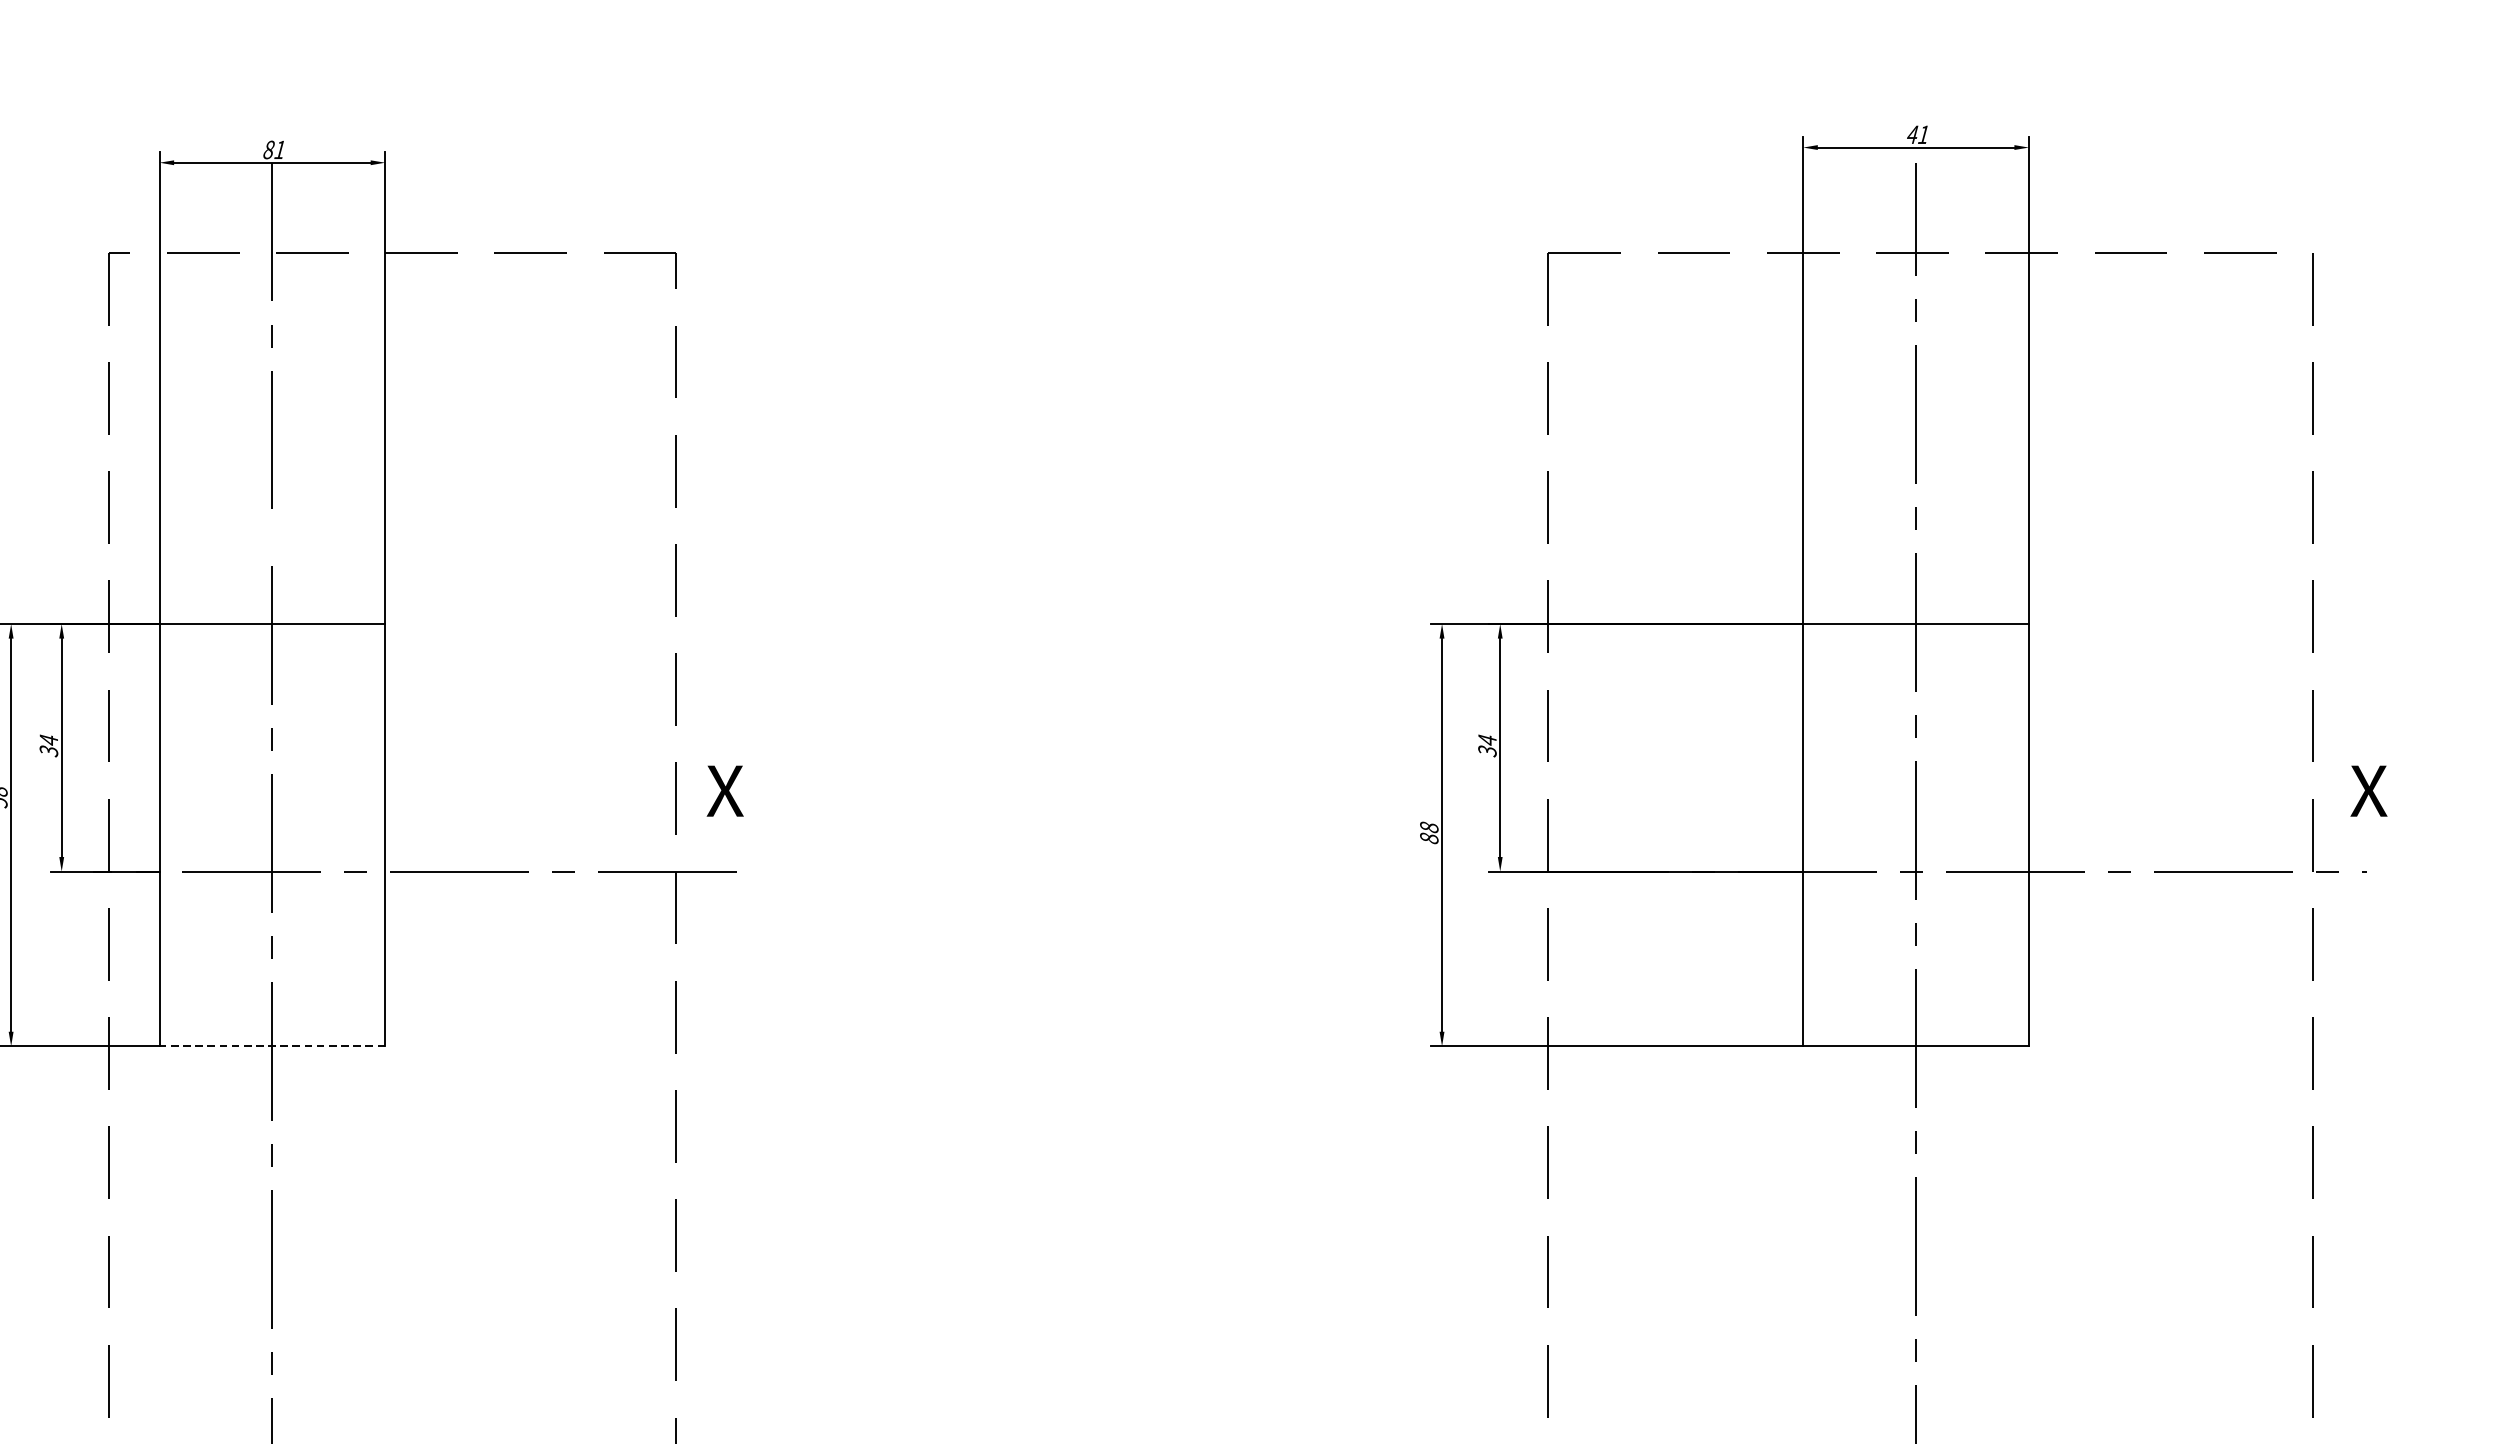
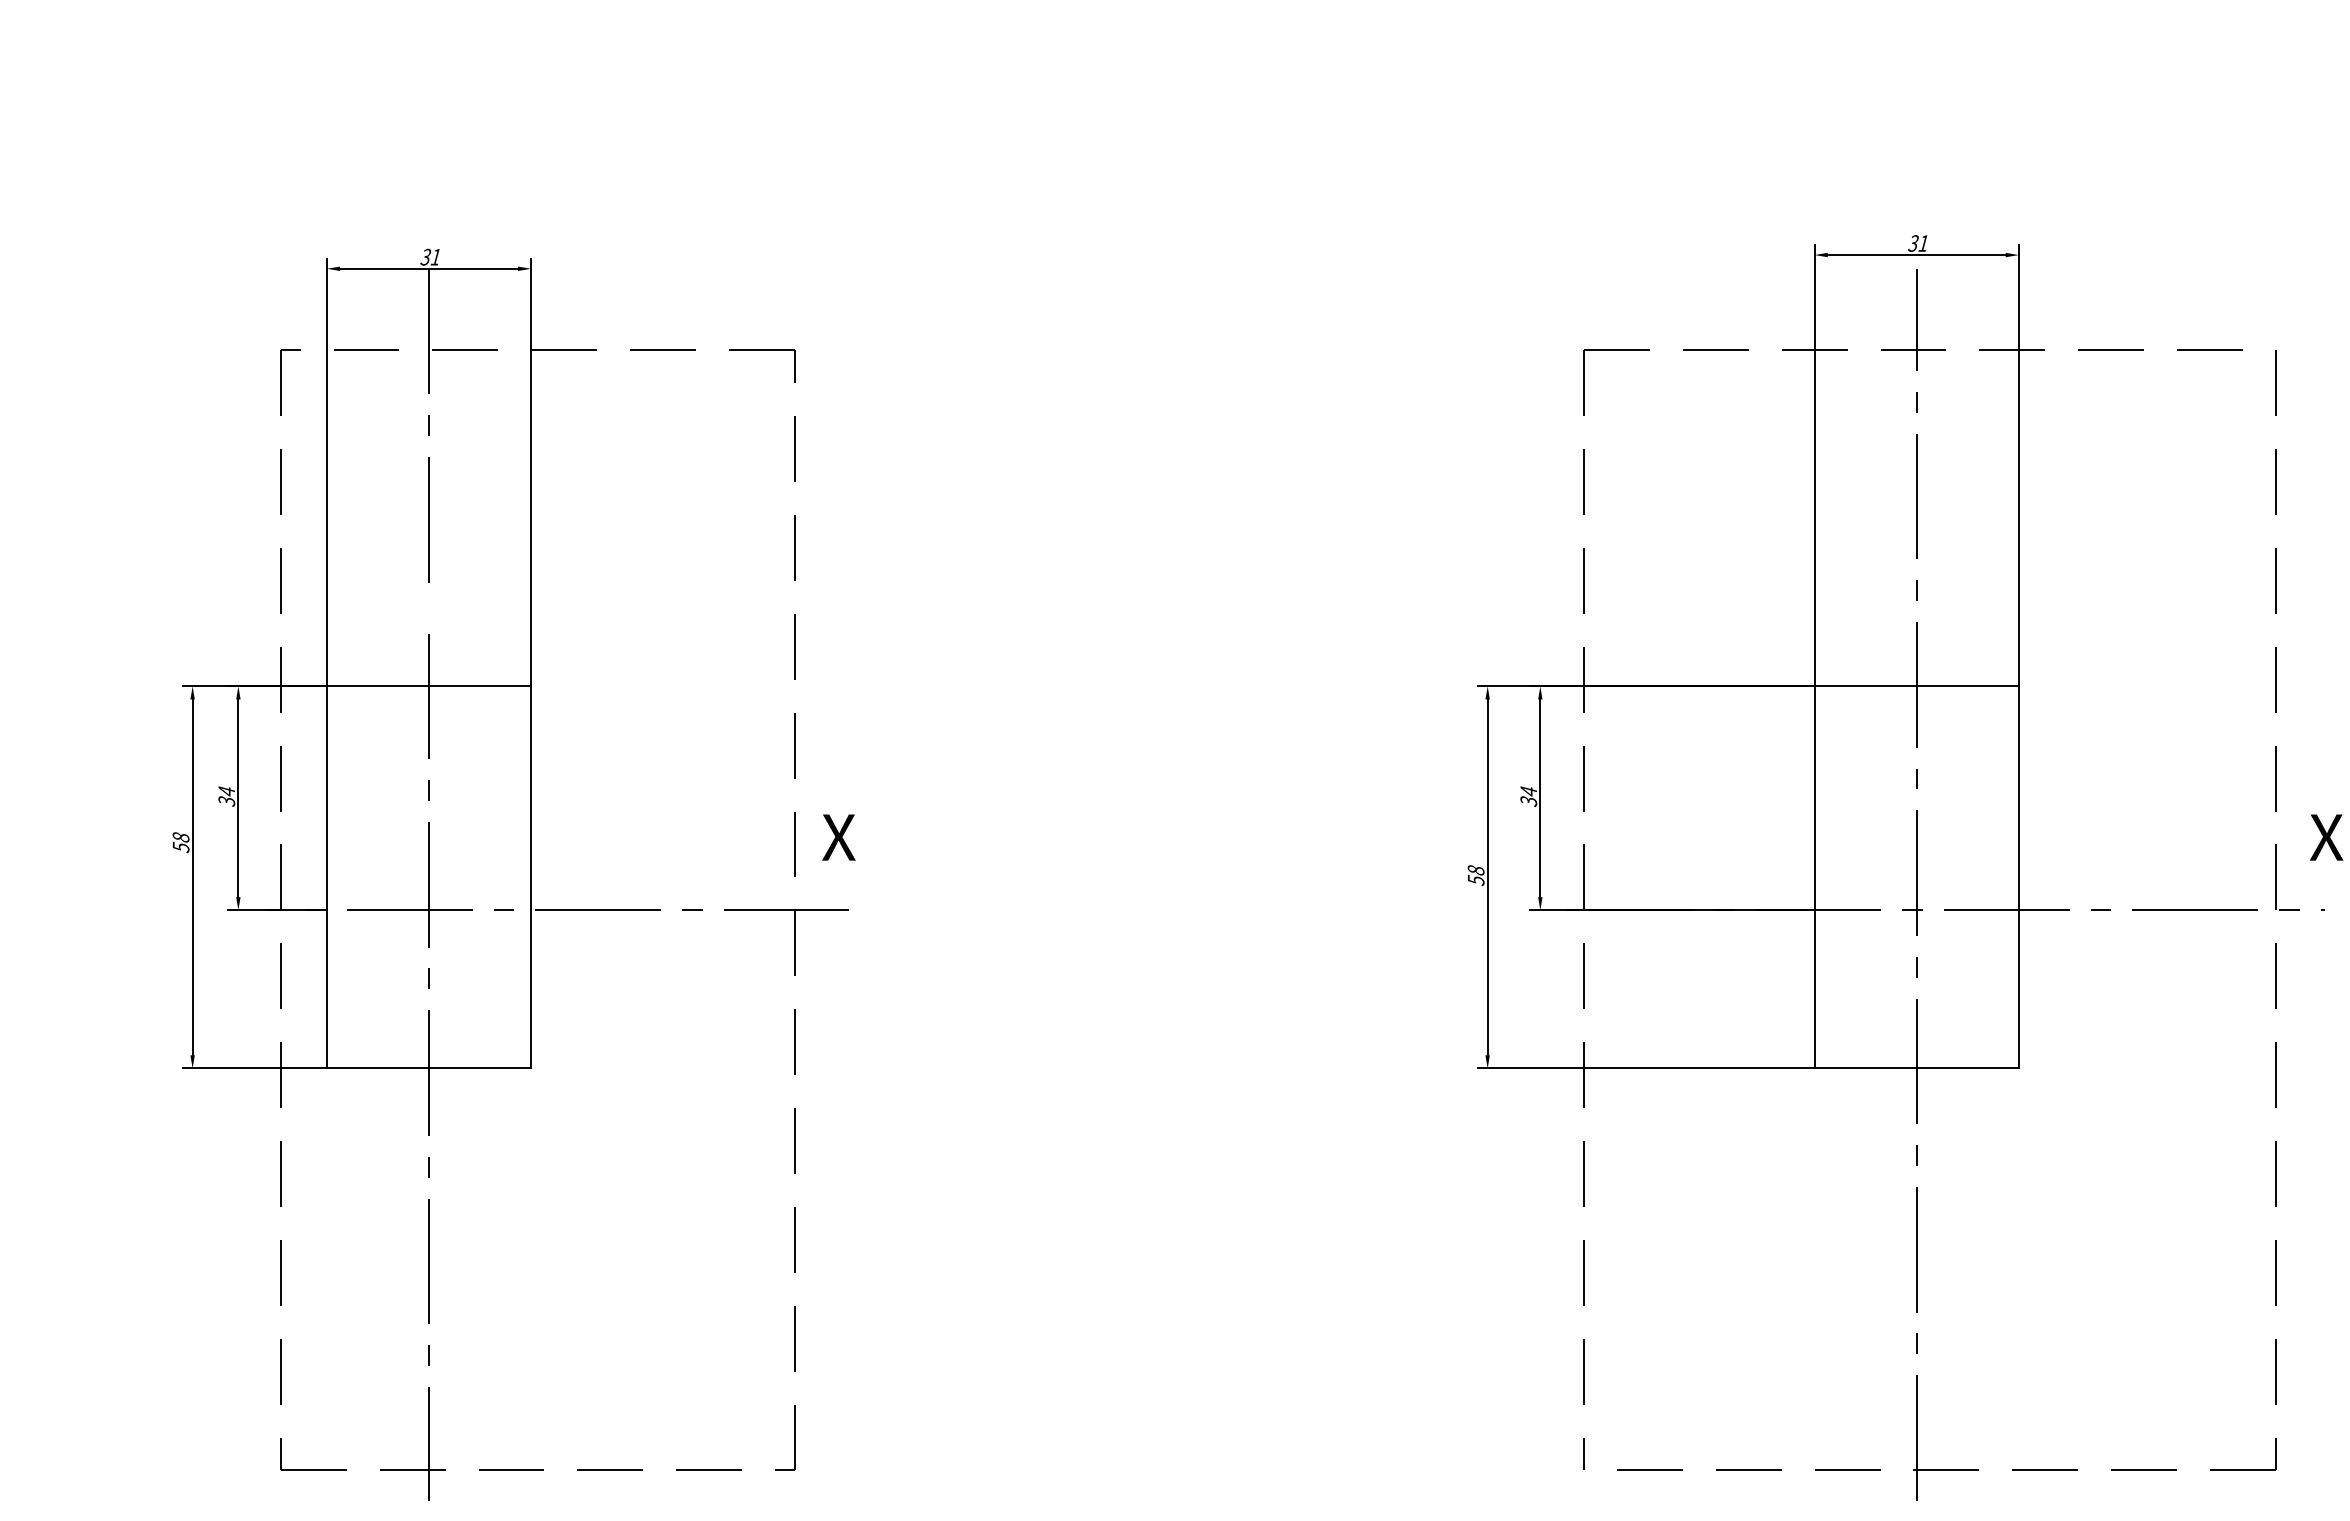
text: (1912, 134) -> (1913, 243), 41 -> 31
text: (268, 149) -> (425, 256), 81 -> 31
text: (1428, 838) -> (1475, 880), 88 -> 58
line: (271, 1046) -> (428, 1068), dashed -> solid

